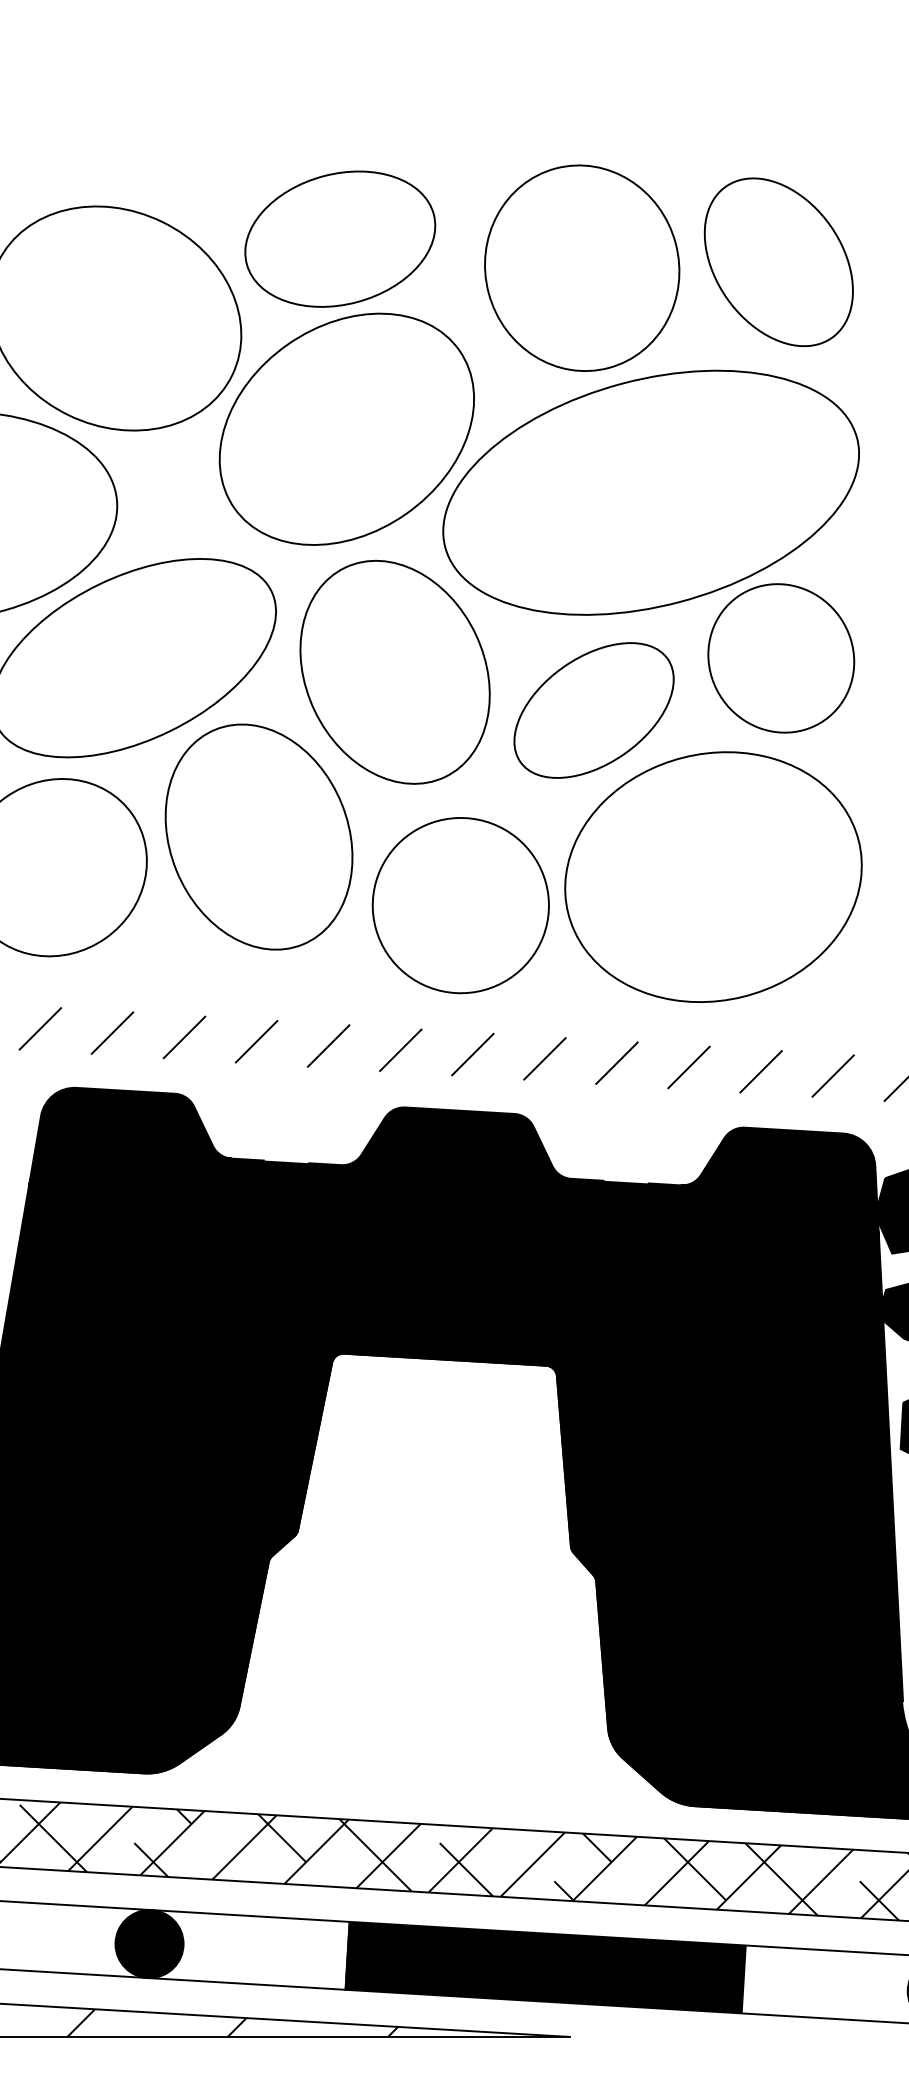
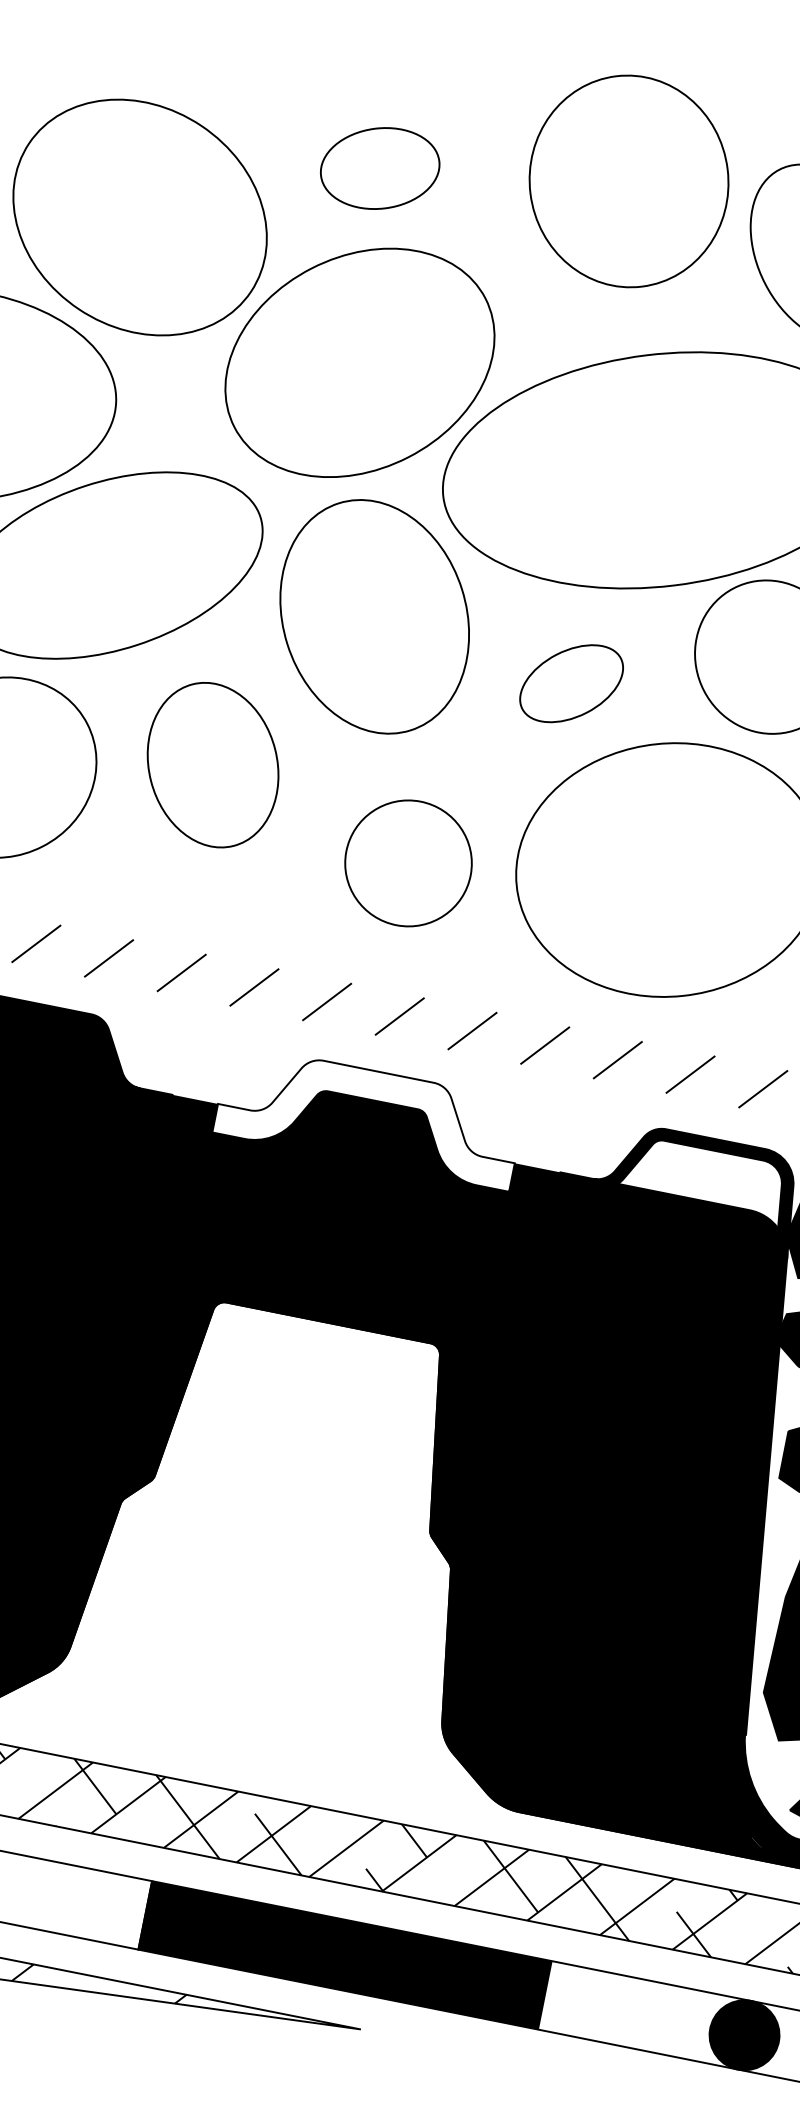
part: (340, 238) -> (380, 167), size x0.6
part: (582, 267) -> (629, 180), moved
part: (593, 710) -> (571, 683), size x0.6
part: (258, 836) -> (212, 764), size x0.7
part: (460, 905) -> (408, 863), size x0.7
fill: (455, 1158) -> (367, 1119), removed
fill: (785, 1173) -> (701, 1181), removed

